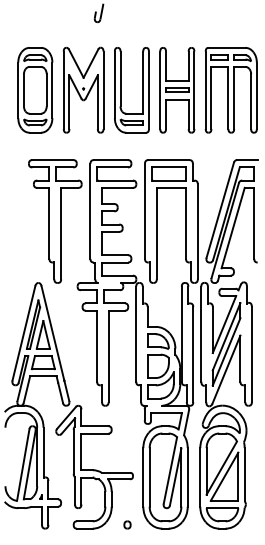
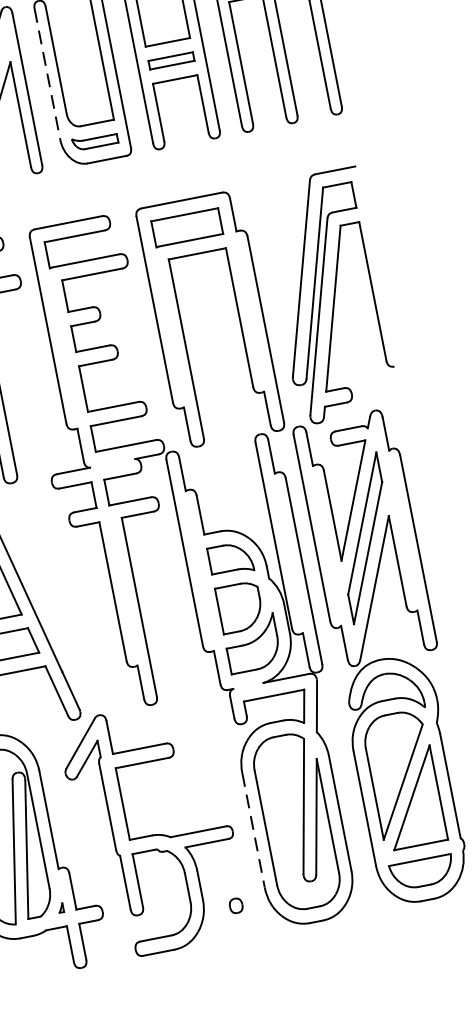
line: (114, 85) -> (46, 75), solid -> dashed
line: (143, 477) -> (253, 830), solid -> dashed
part: (127, 524) -> (236, 904), moved

